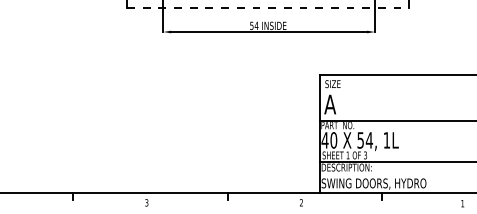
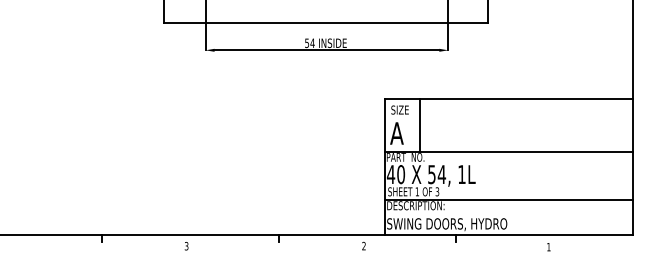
line: (267, 8) -> (325, 23), dashed -> solid
line: (349, 97) -> (419, 125), added

